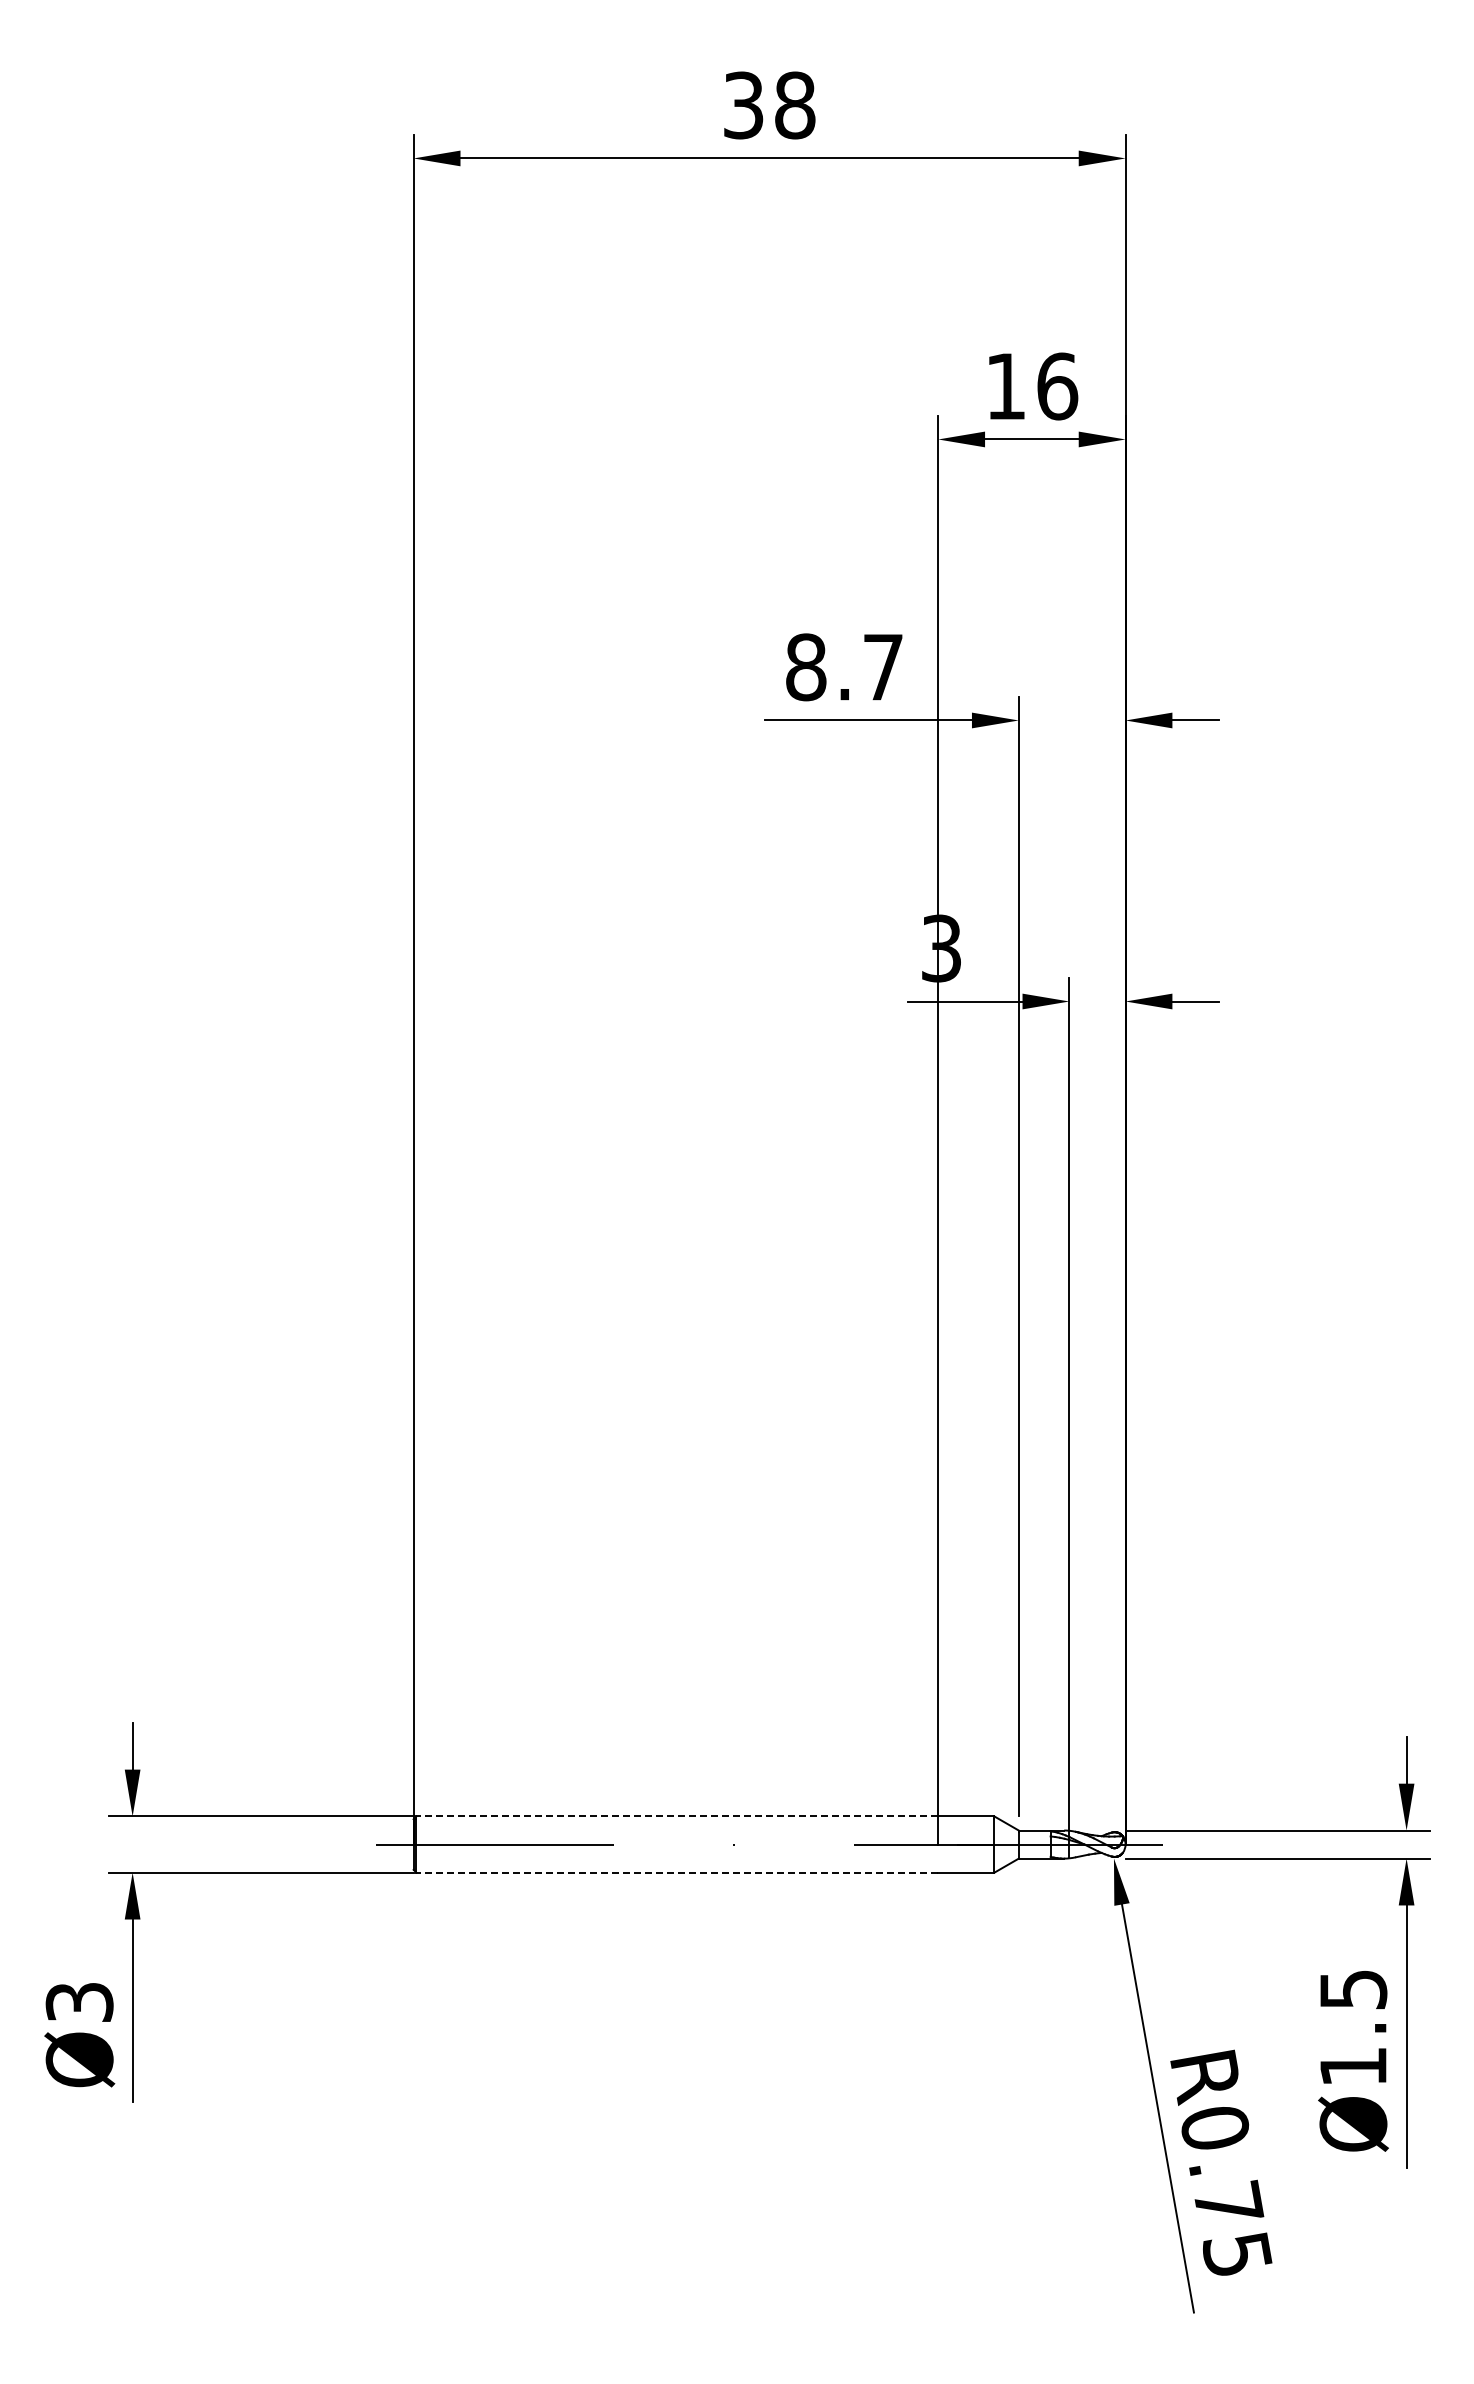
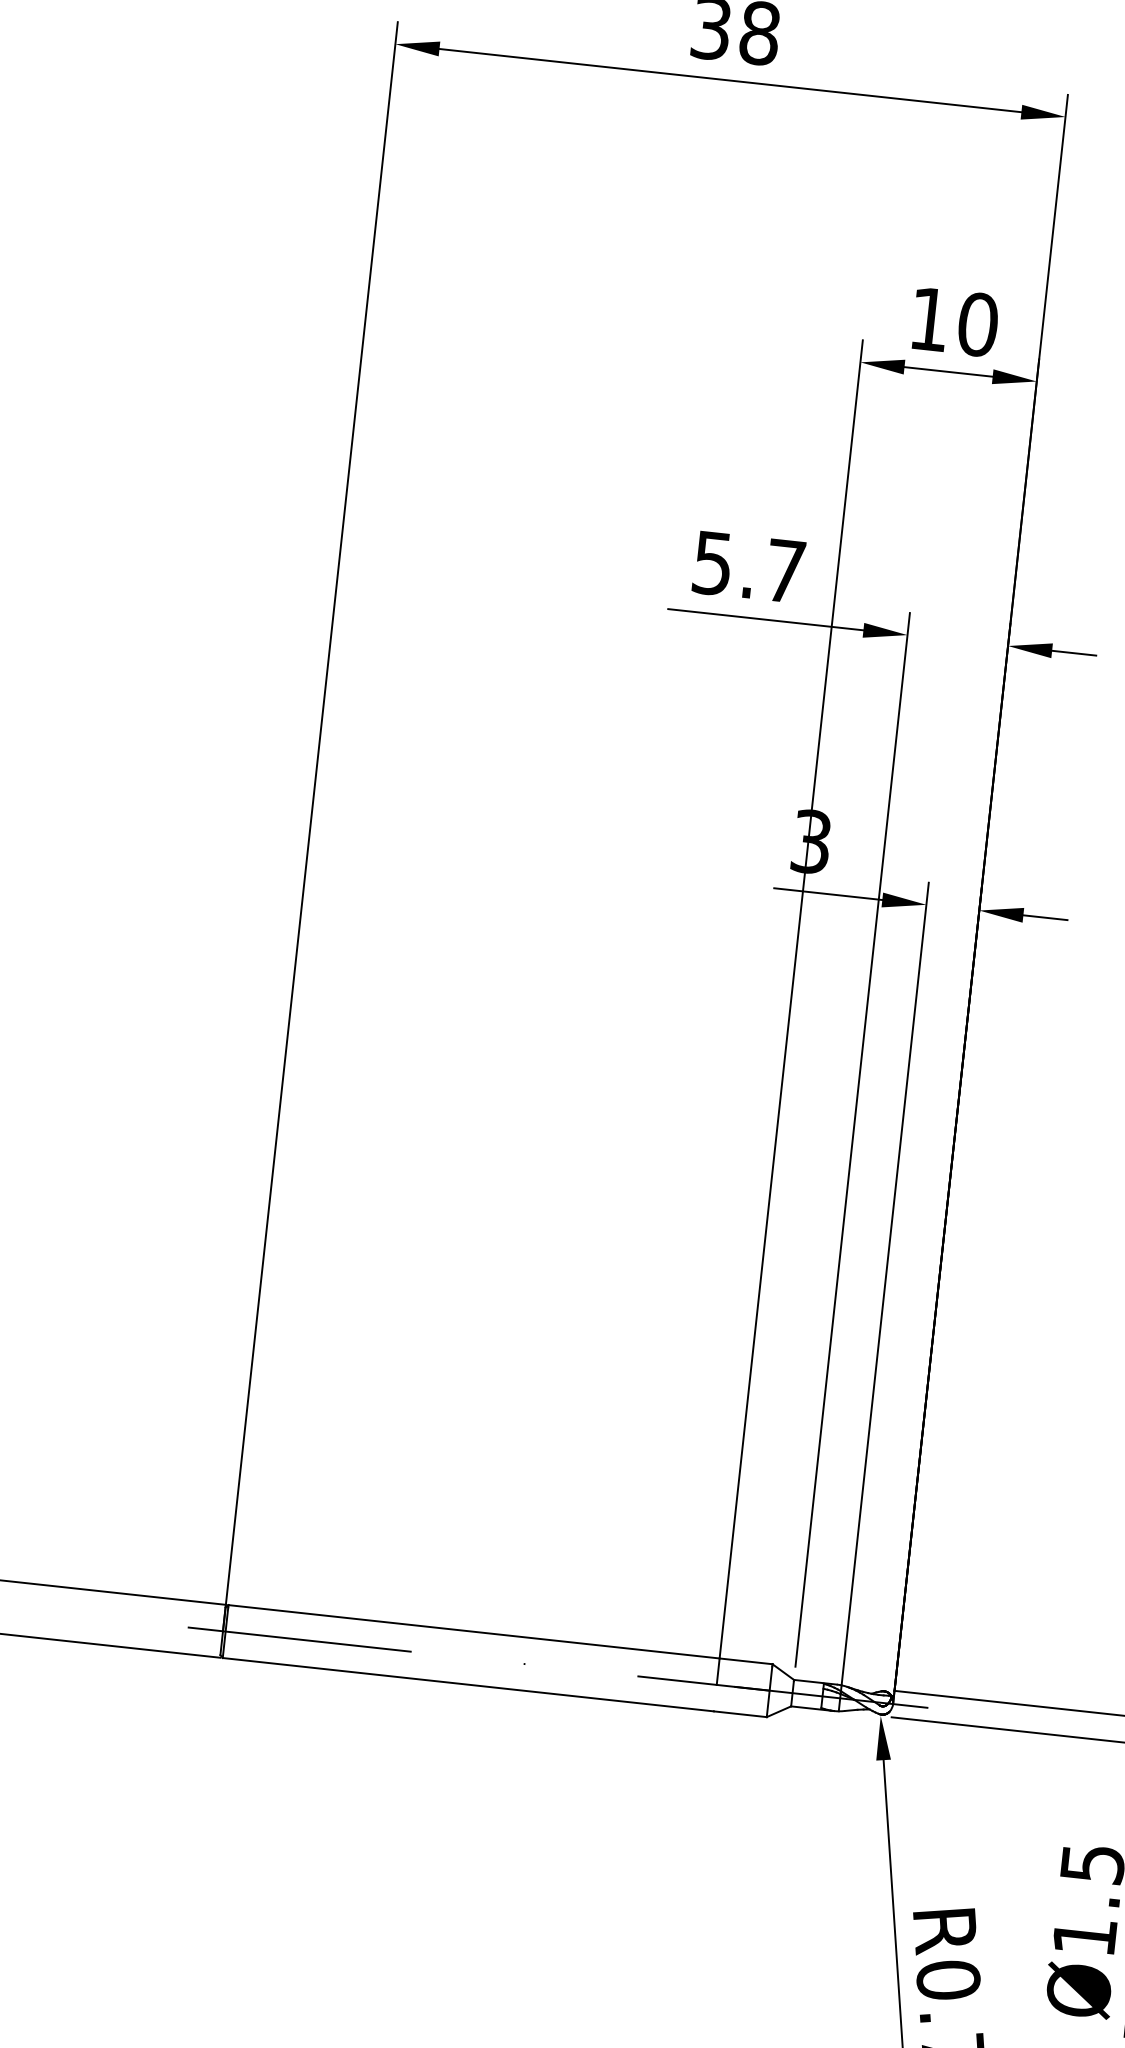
text: (1057, 386) -> (978, 324), 16 -> 10
text: (806, 667) -> (713, 563), 8.7 -> 5.7
line: (677, 1816) -> (474, 1631), dashed -> solid
line: (677, 1872) -> (468, 1684), dashed -> solid

